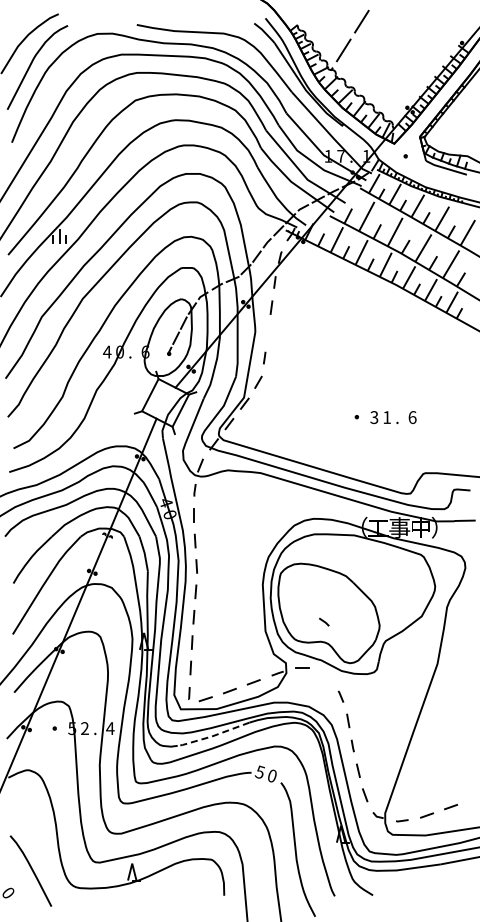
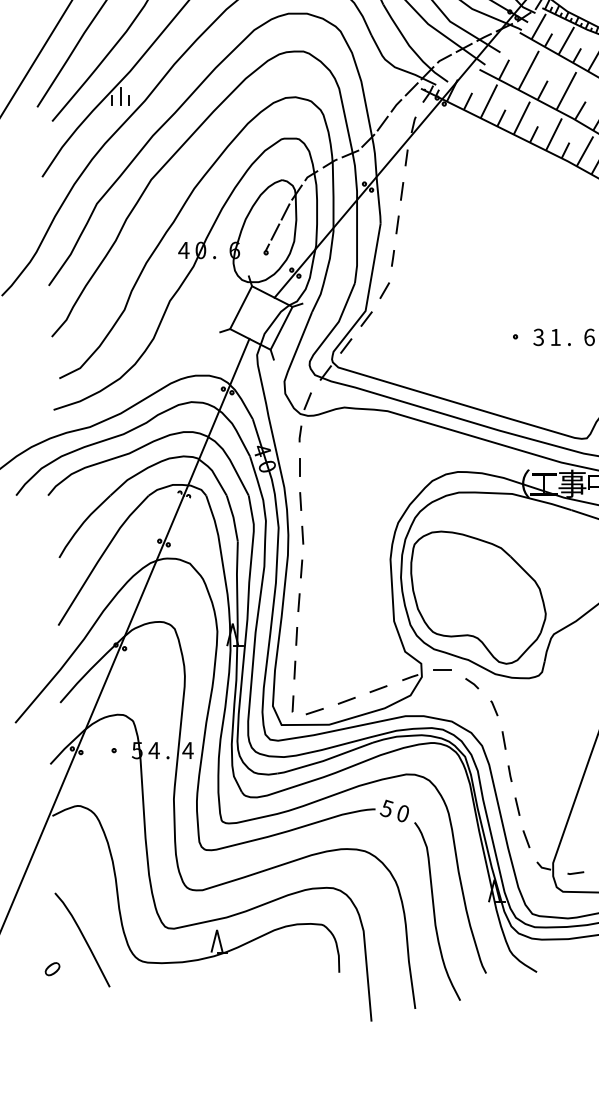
line: (267, 332) -> (396, 224), added
line: (324, 621) -> (472, 682), moved
text: (84, 728) -> (153, 750), 2 -> 4
line: (212, 736) -> (323, 761), dashed -> solid

